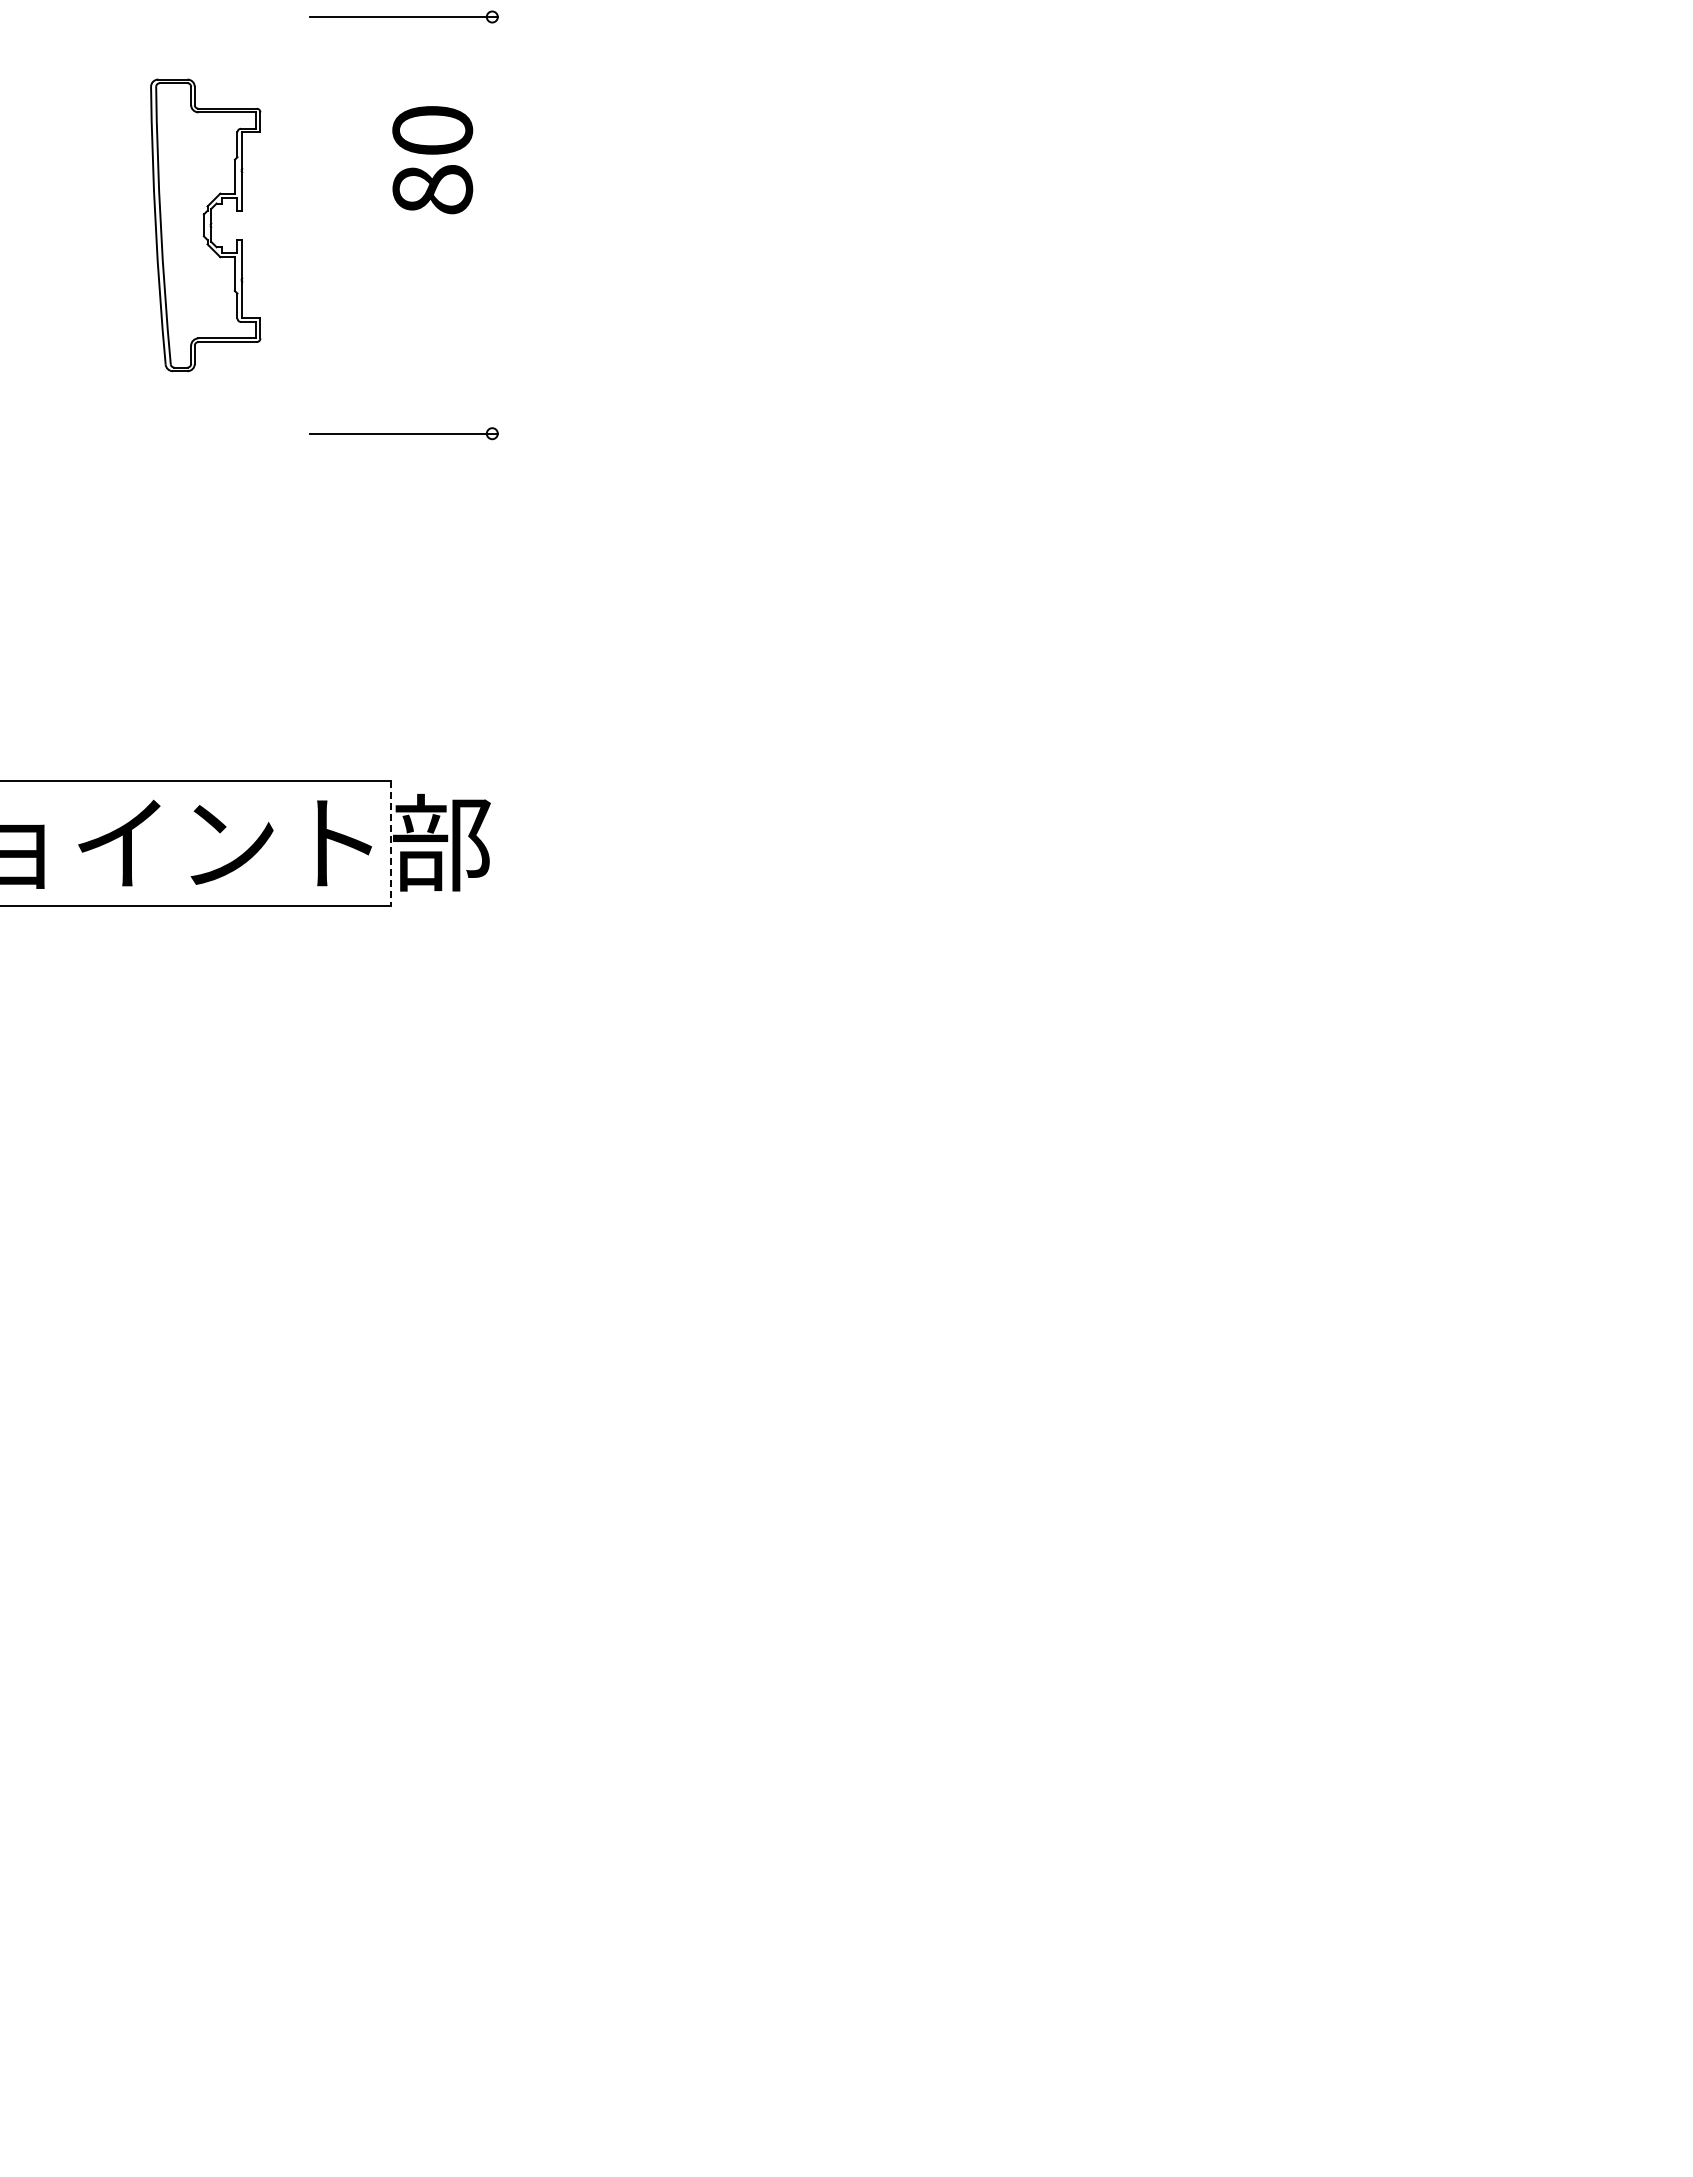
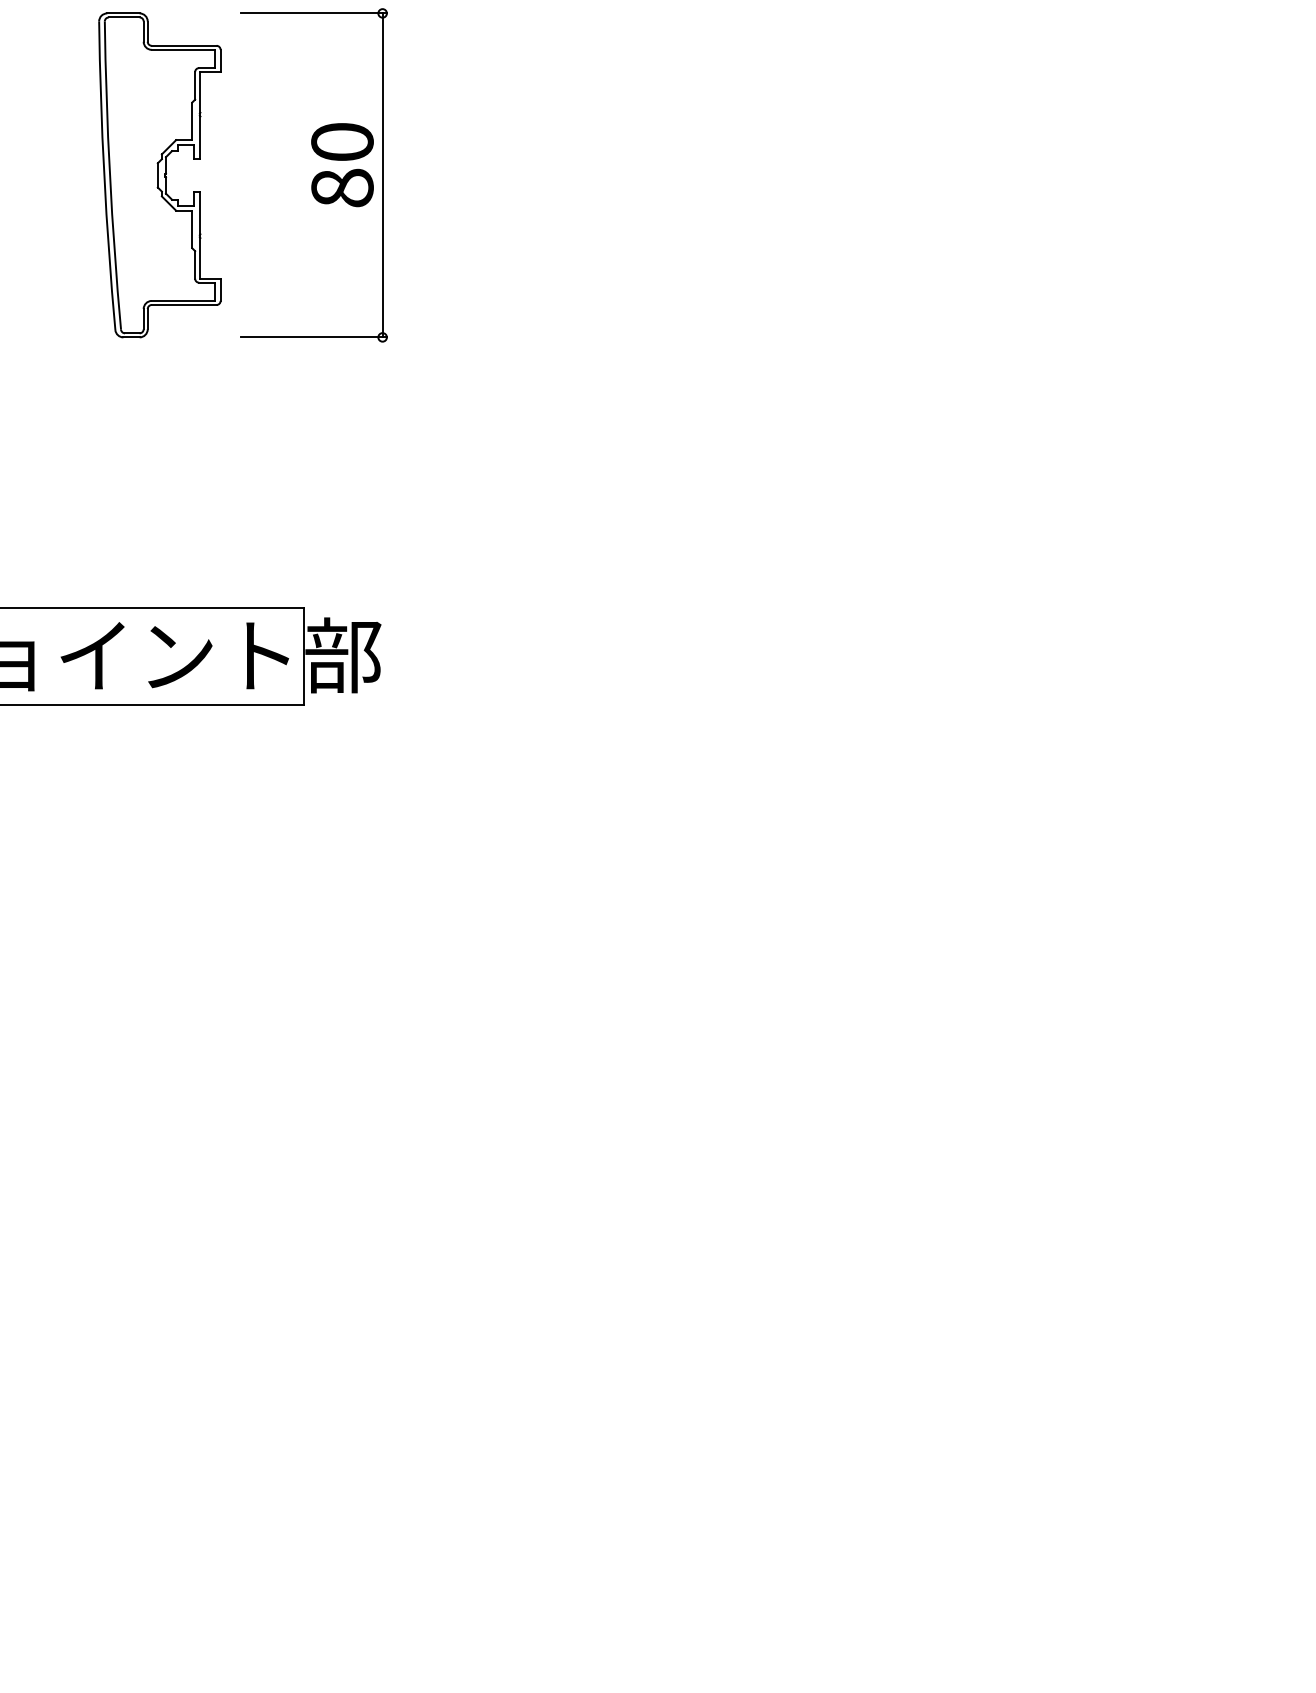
text: (432, 160) -> (342, 165), moved
part: (205, 225) -> (159, 175), size x1.43
line: (492, 225) -> (382, 175), added
line: (390, 843) -> (303, 656), dashed -> solid

